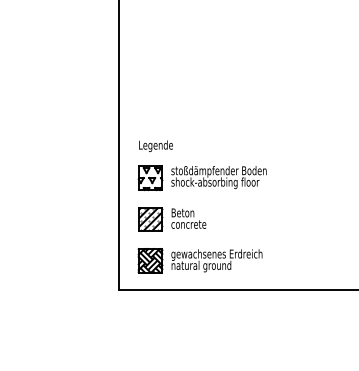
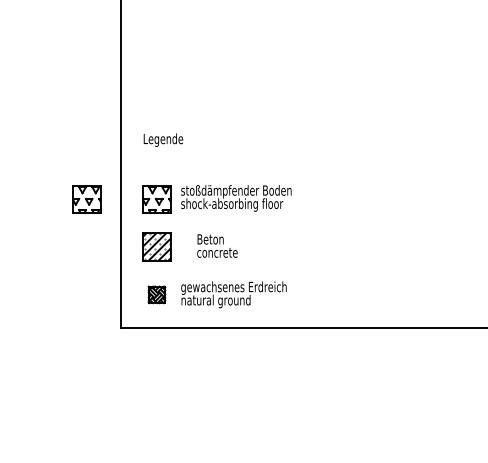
text: (156, 145) -> (163, 139), moved
part: (89, 178) -> (86, 199), added
text: (188, 218) -> (217, 245), moved
part: (150, 260) -> (156, 294), size x0.6

